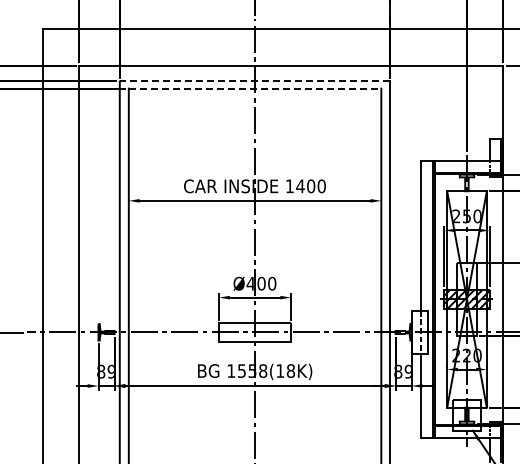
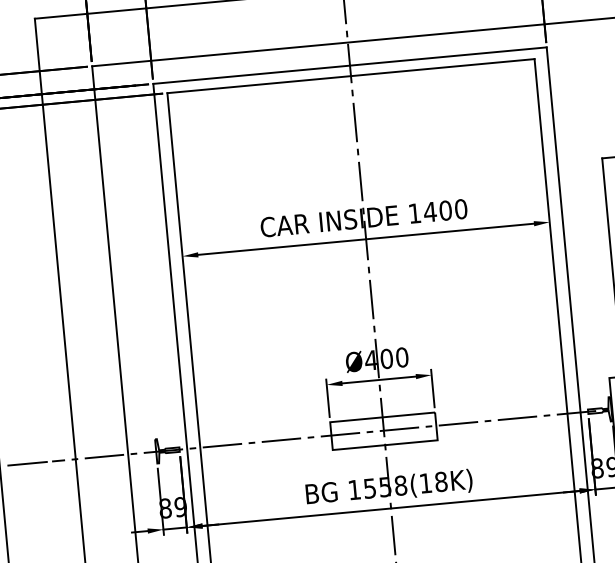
line: (254, 81) -> (349, 65), dashed -> solid
line: (255, 88) -> (351, 75), dashed -> solid

